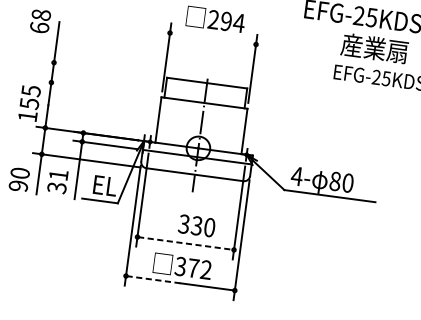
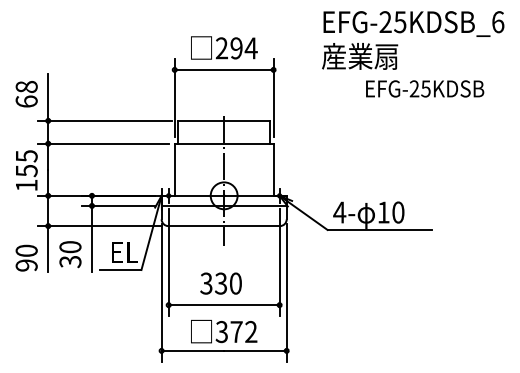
text: (40, 21) -> (26, 94), moved
line: (212, 38) -> (223, 69), added
text: (375, 48) -> (360, 56), moved
line: (103, 69) -> (105, 120), added
line: (99, 88) -> (103, 143), added
text: (58, 175) -> (70, 247), 31 -> 30
text: (335, 181) -> (383, 212), 80 -> 10
text: (196, 225) -> (220, 283), moved
line: (185, 243) -> (224, 305), dashed -> solid
line: (153, 279) -> (193, 350), dashed -> solid

